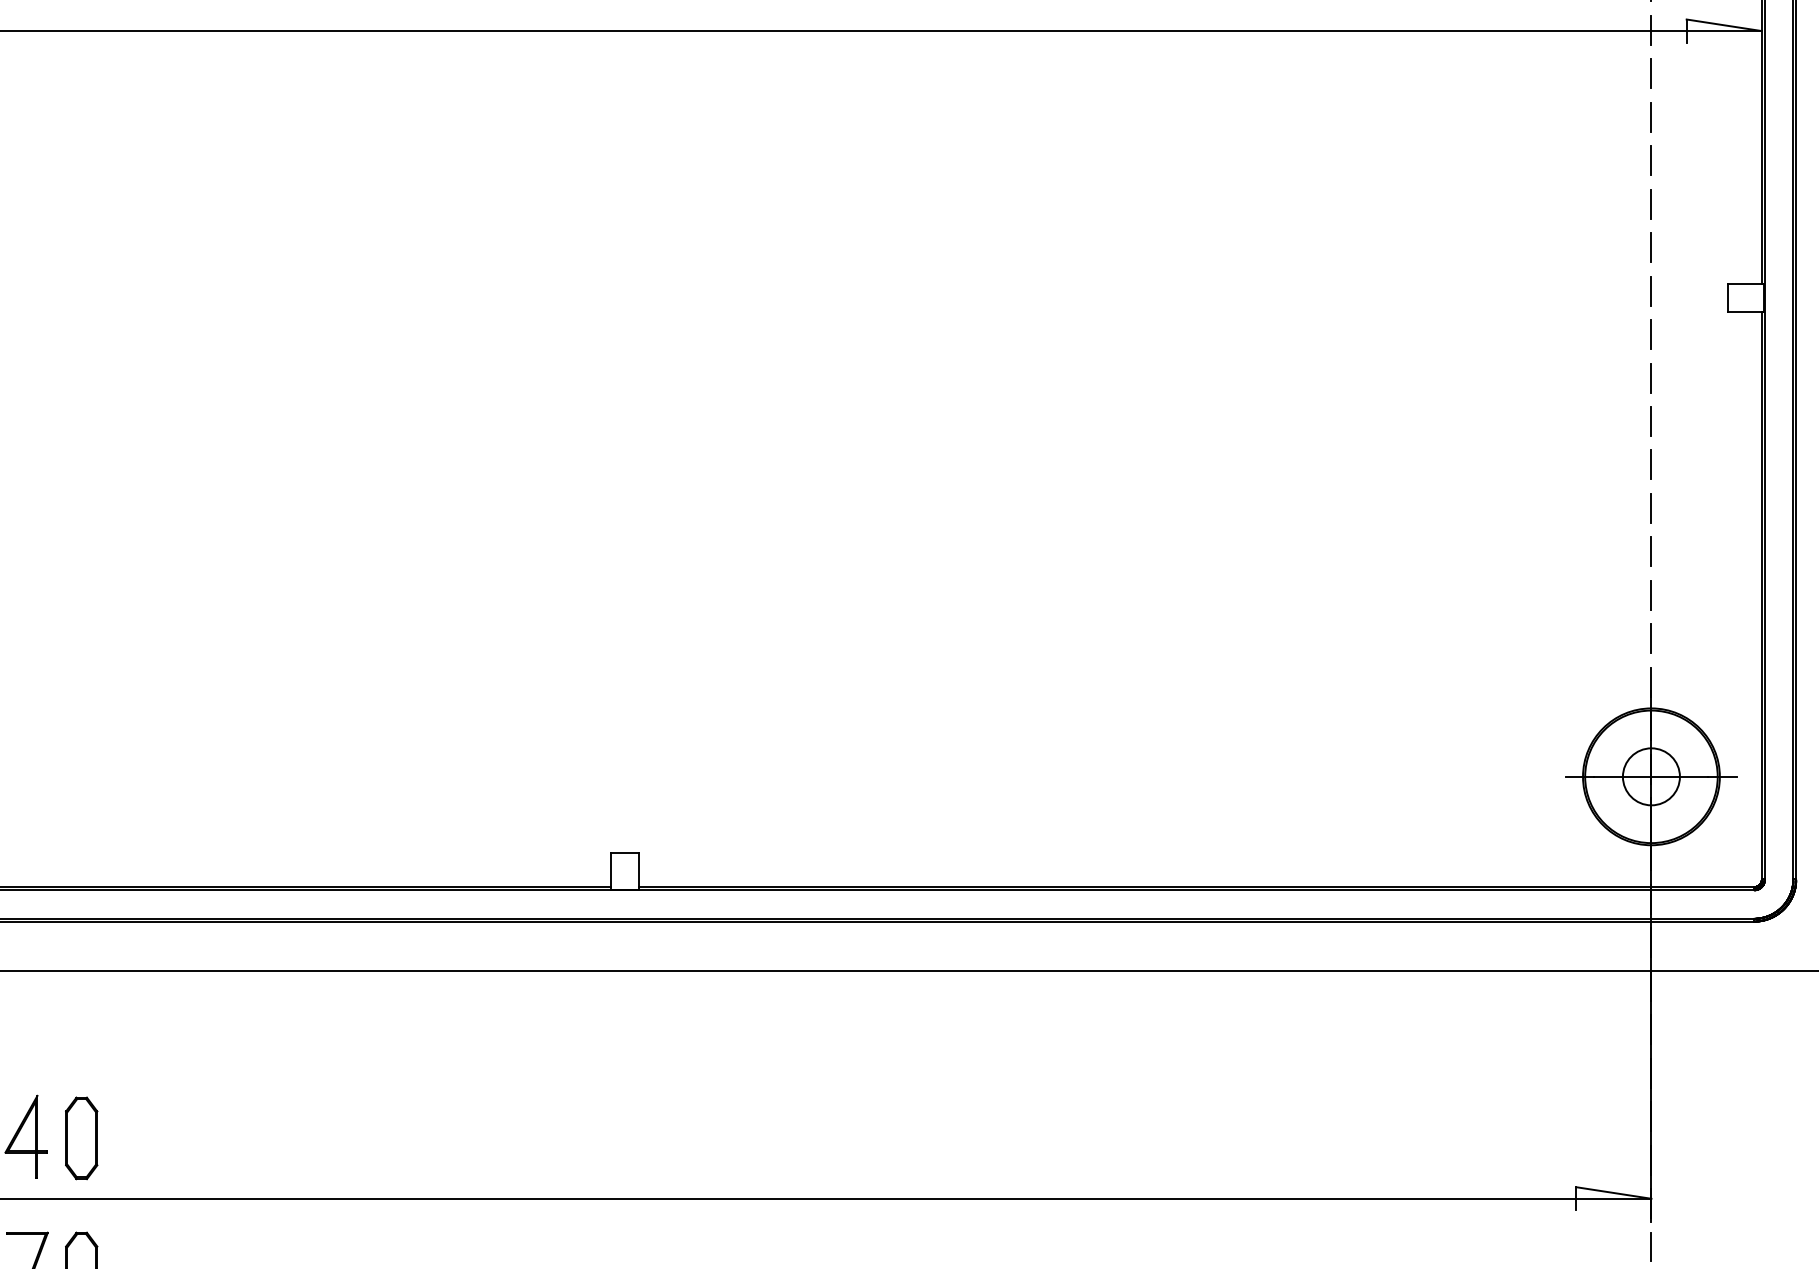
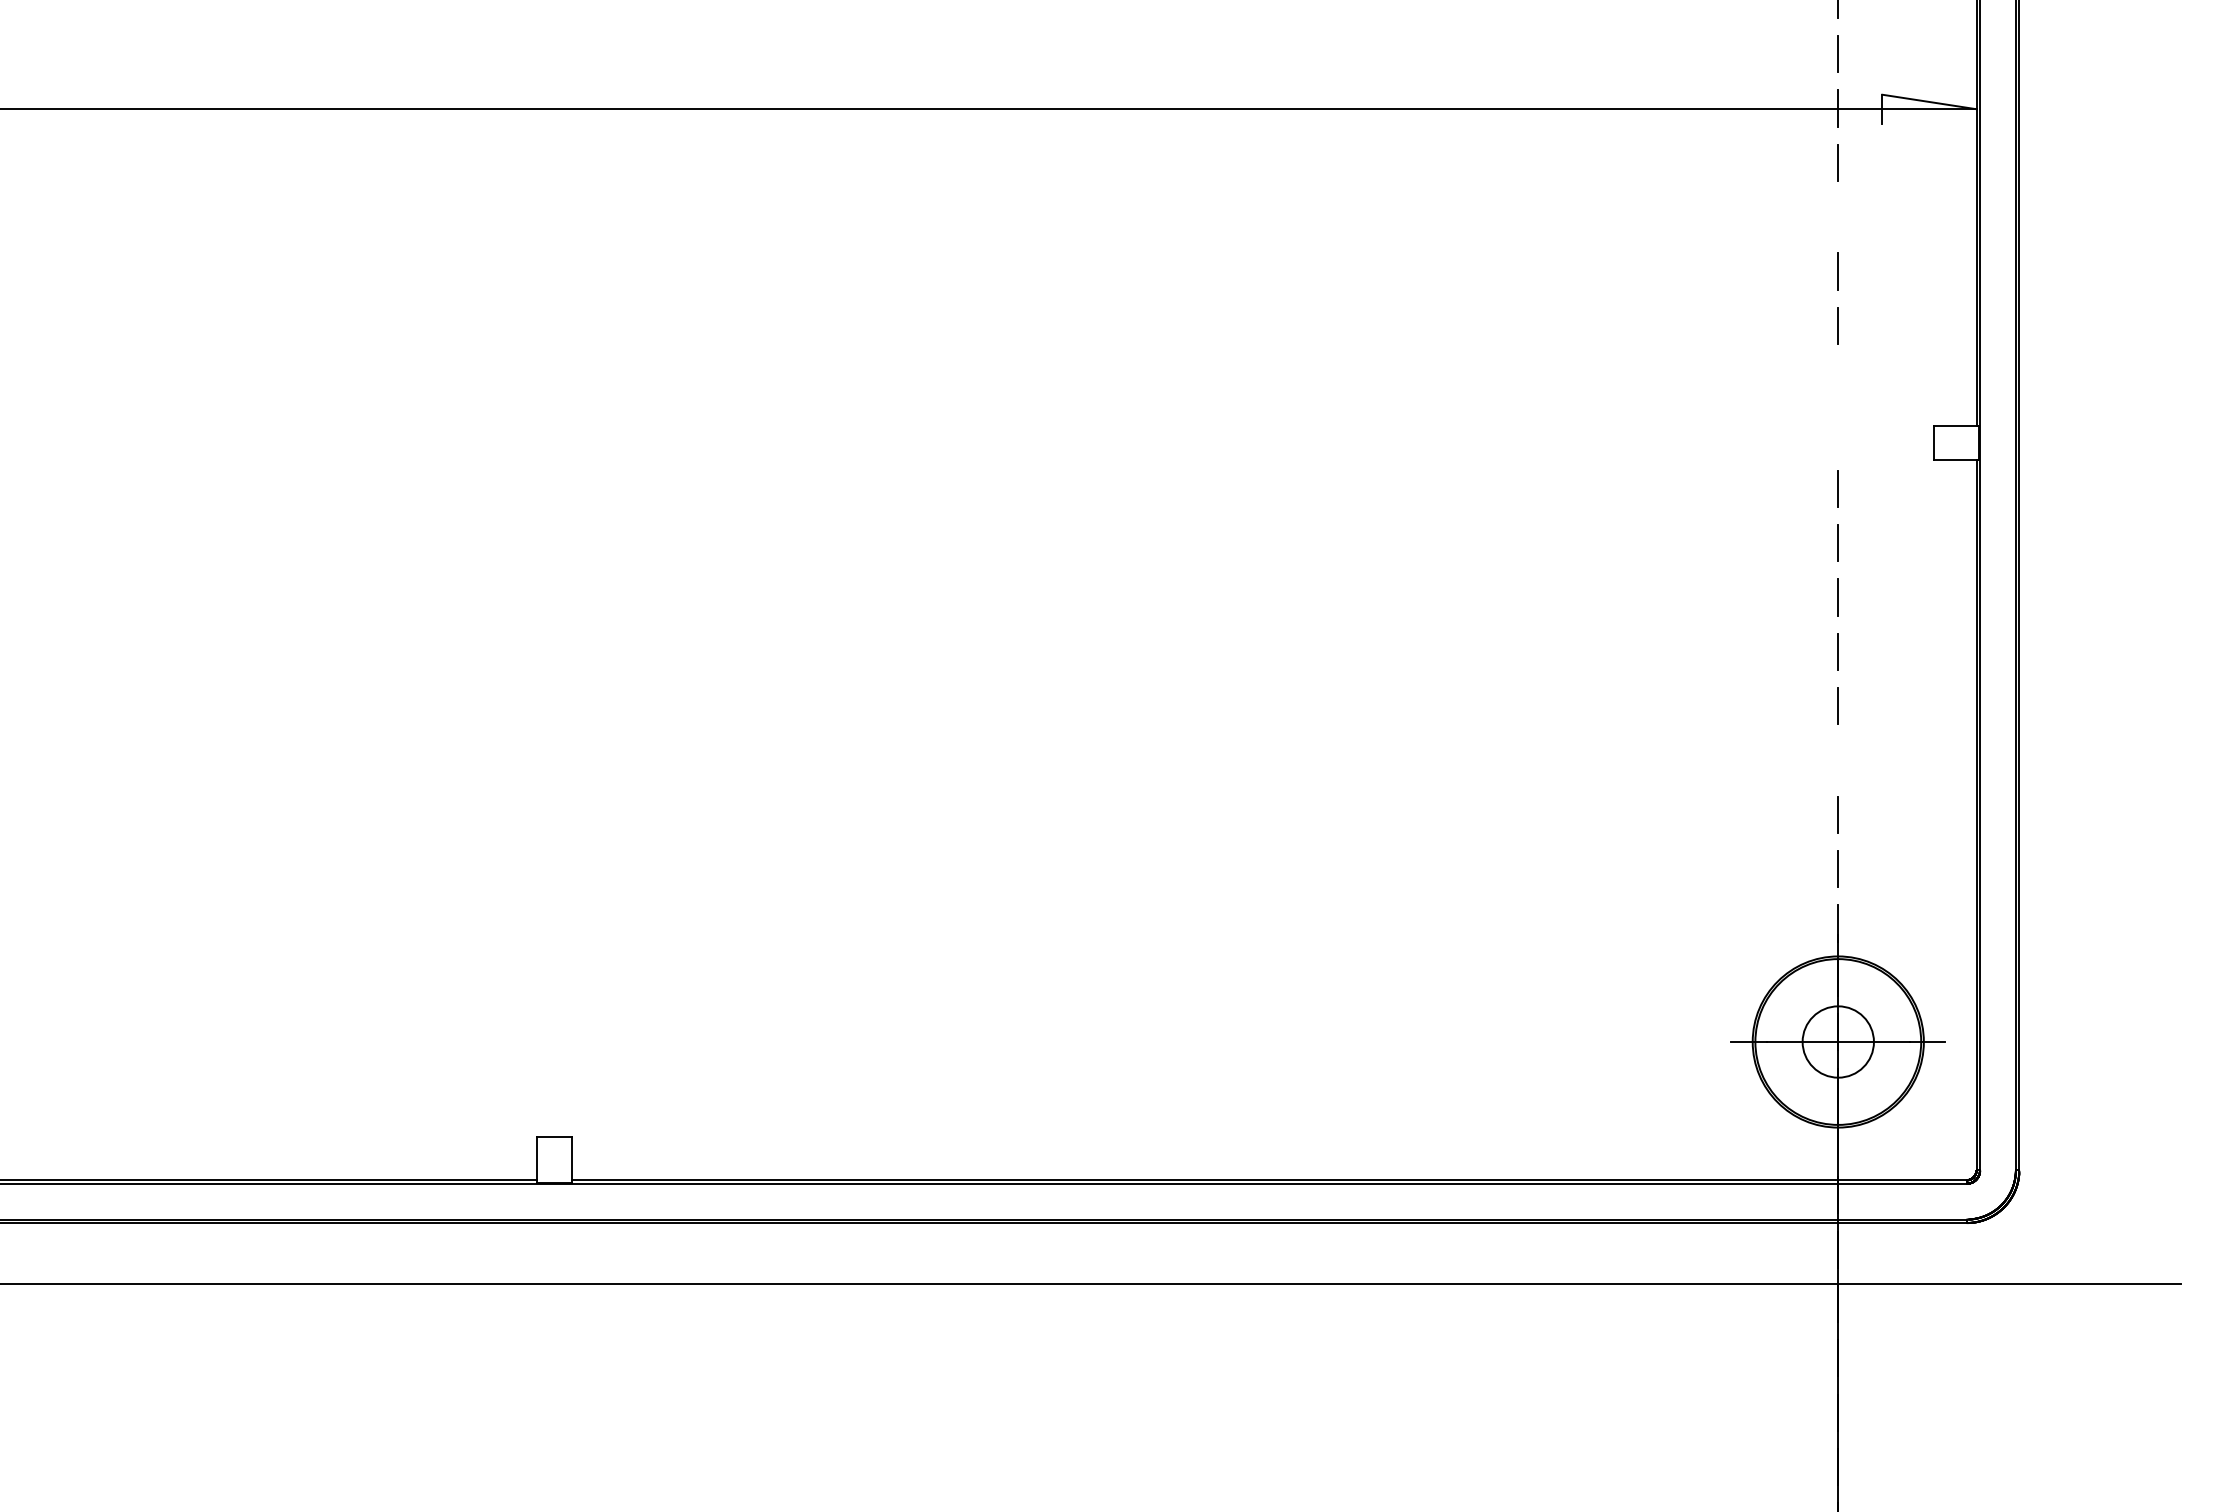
line: (1651, 116) -> (1838, 216), removed
line: (1651, 247) -> (1838, 379), removed
line: (1651, 290) -> (1838, 433), removed
line: (1651, 551) -> (1838, 760), removed

